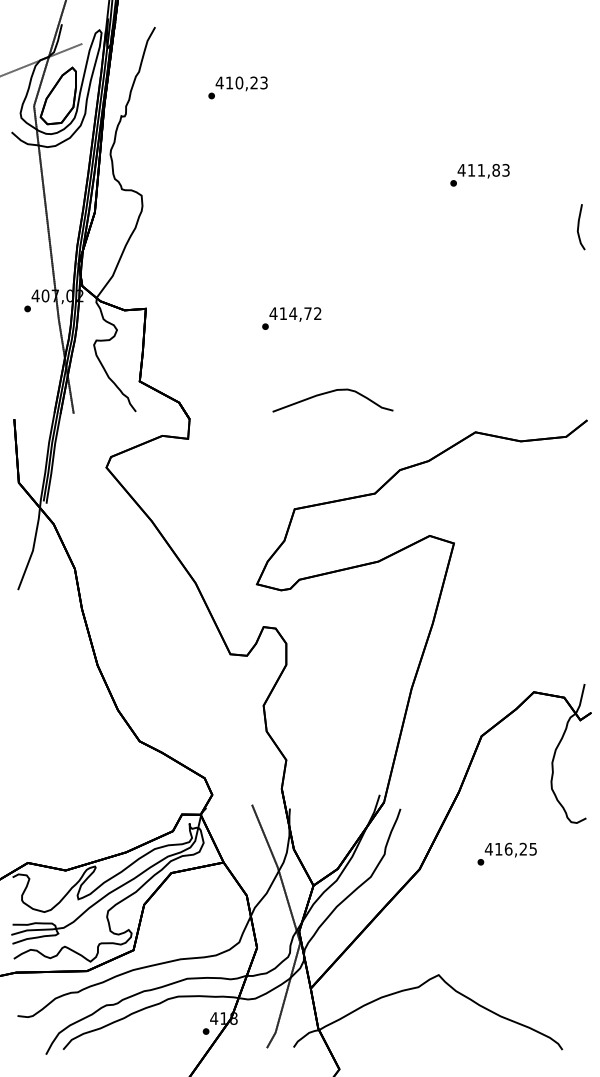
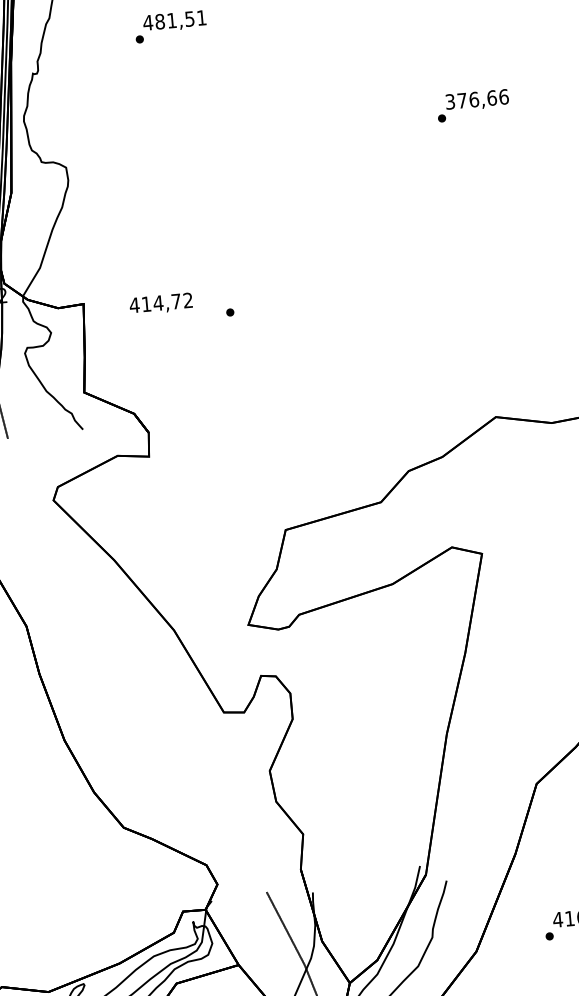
text: (246, 82) -> (180, 19), 410,23 -> 481,51
text: (483, 169) -> (476, 98), 411,83 -> 376,66
text: (295, 314) -> (161, 303), moved
curve: (332, 392) -> (318, 384), removed

